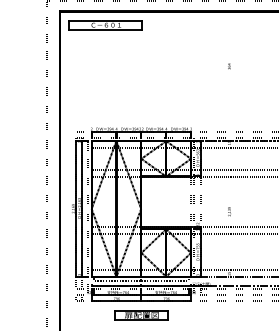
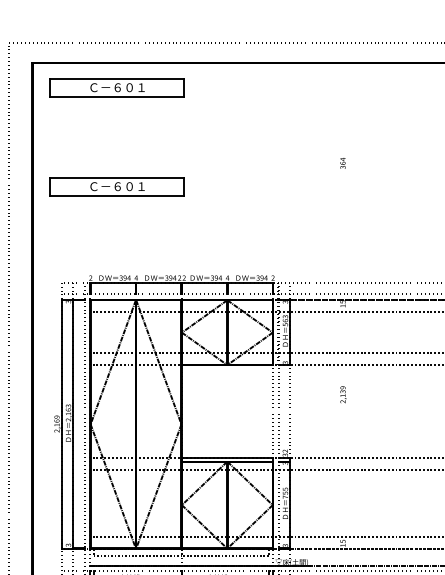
part: (105, 79) -> (116, 187), added
text: (229, 211) -> (343, 394), moved

